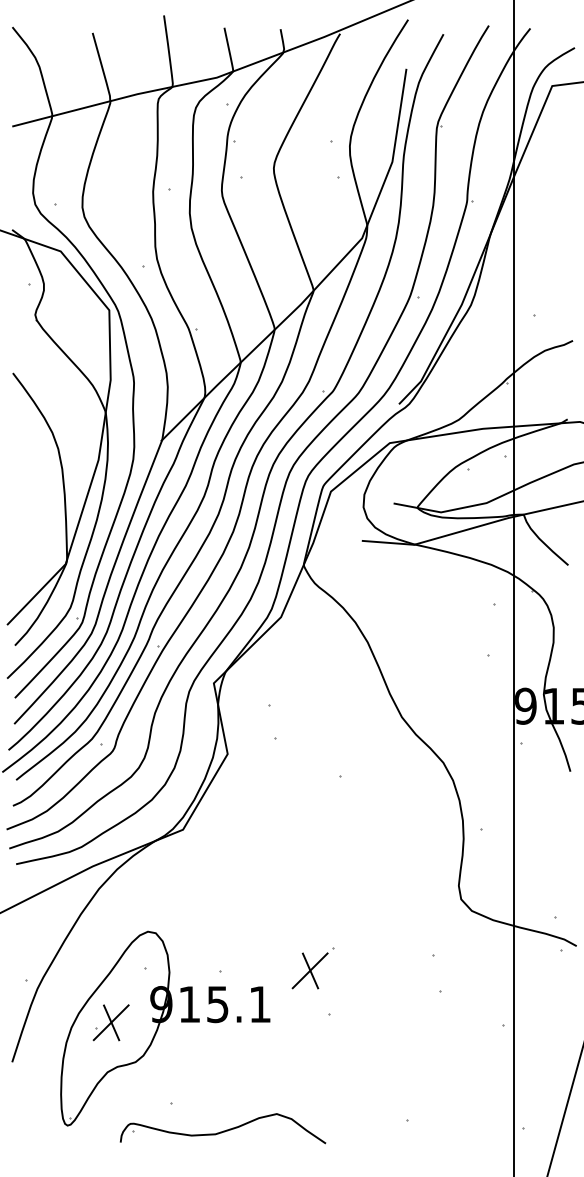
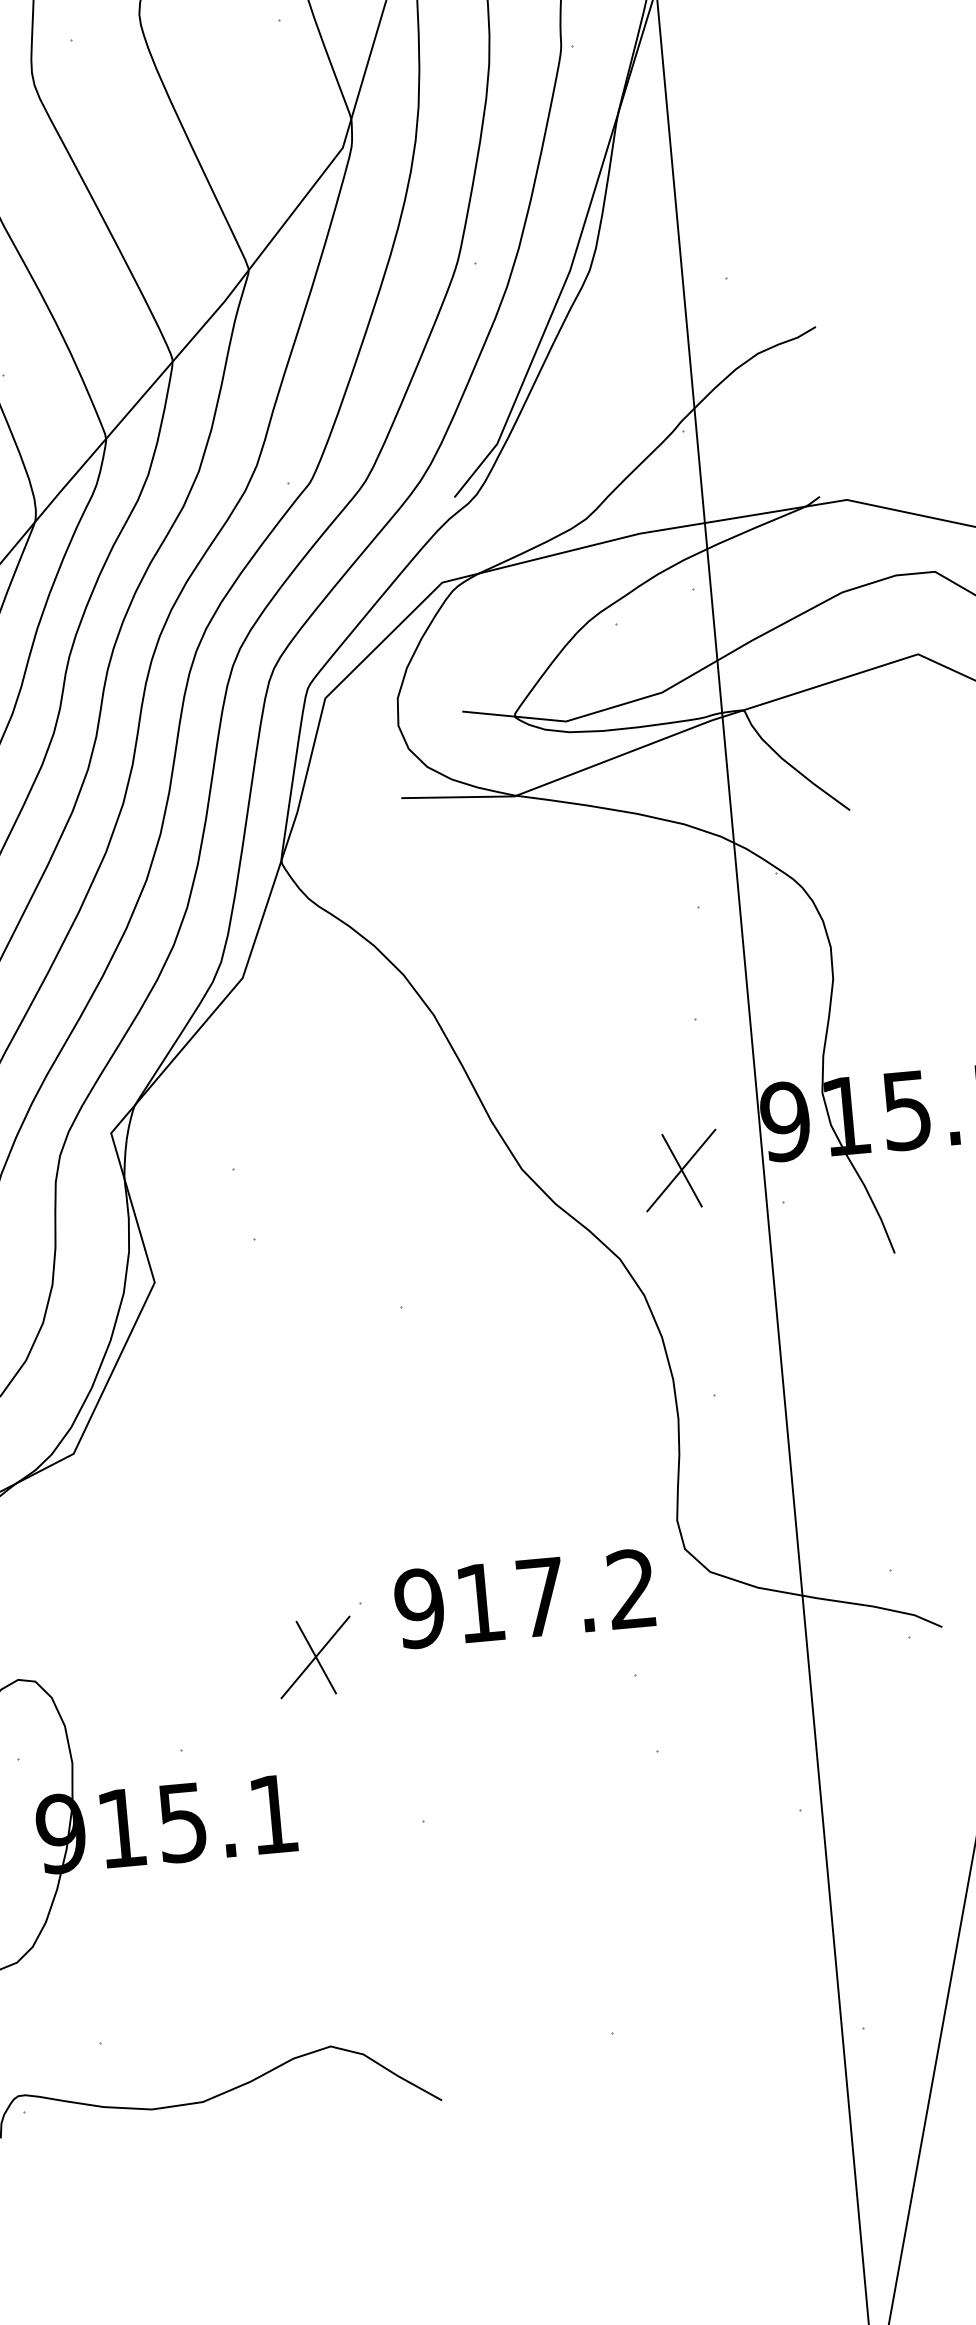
part: (475, 724) -> (681, 1170), added
part: (392, 916) -> (540, 1599), added
part: (312, 968) -> (320, 1651), moved

